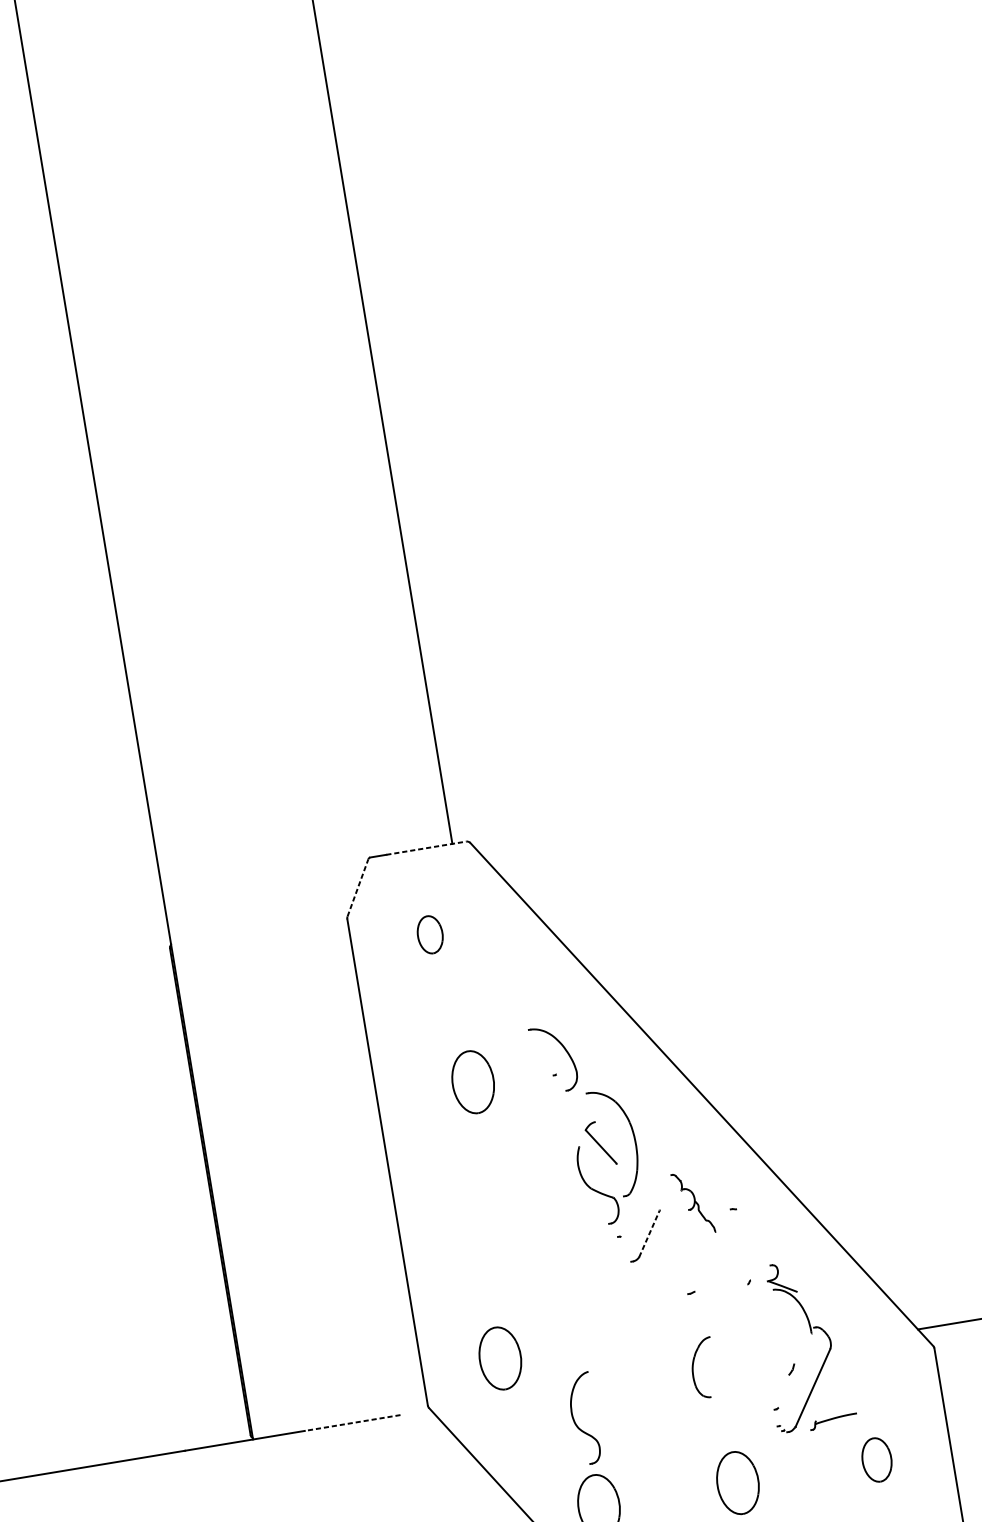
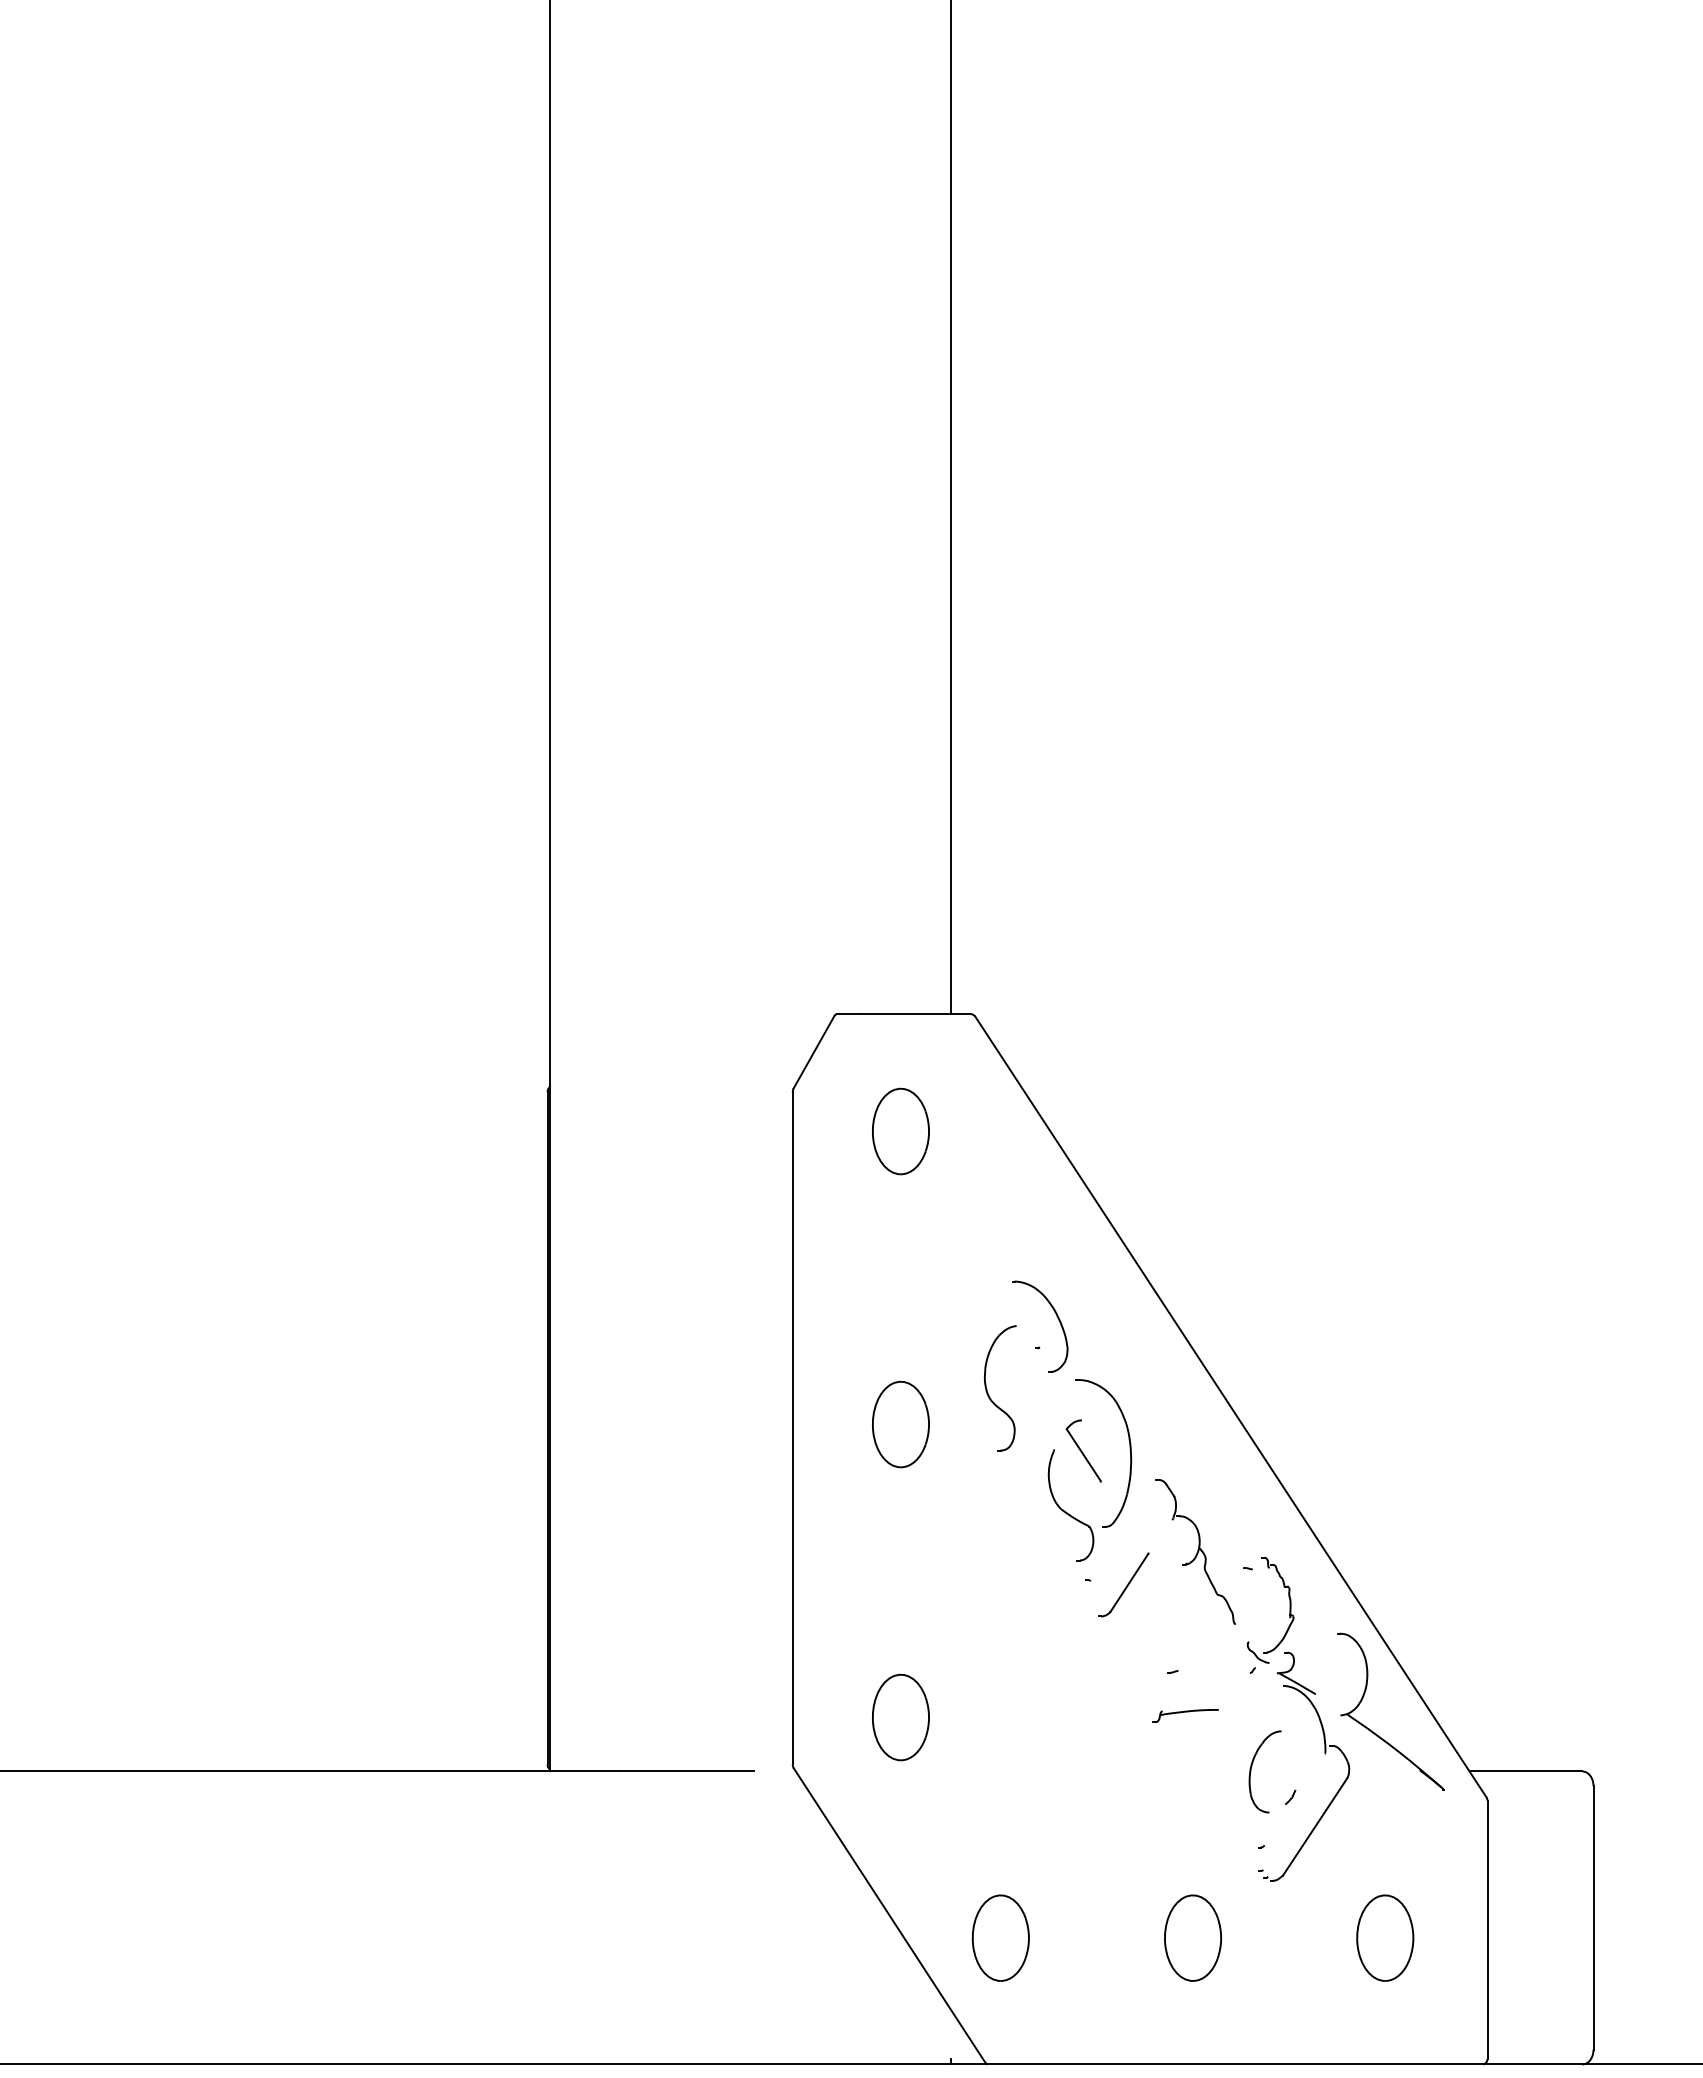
line: (426, 848) -> (915, 1014), dashed -> solid
line: (358, 888) -> (814, 1052), dashed -> solid
part: (429, 934) -> (900, 1131), size x1.67
part: (472, 1082) -> (900, 1424), moved
part: (693, 1203) -> (1195, 1551), size x1.67
line: (649, 1234) -> (1129, 1583), dashed -> solid
part: (768, 1234) -> (1289, 1610), added
part: (846, 1313) -> (1376, 1733), added
part: (693, 1365) -> (1252, 1766), moved
part: (833, 1421) -> (1185, 1715), moved
line: (352, 1423) -> (687, 1771), dashed -> solid
part: (576, 1423) -> (988, 1392), moved
part: (877, 1459) -> (1385, 1937), size x1.43

